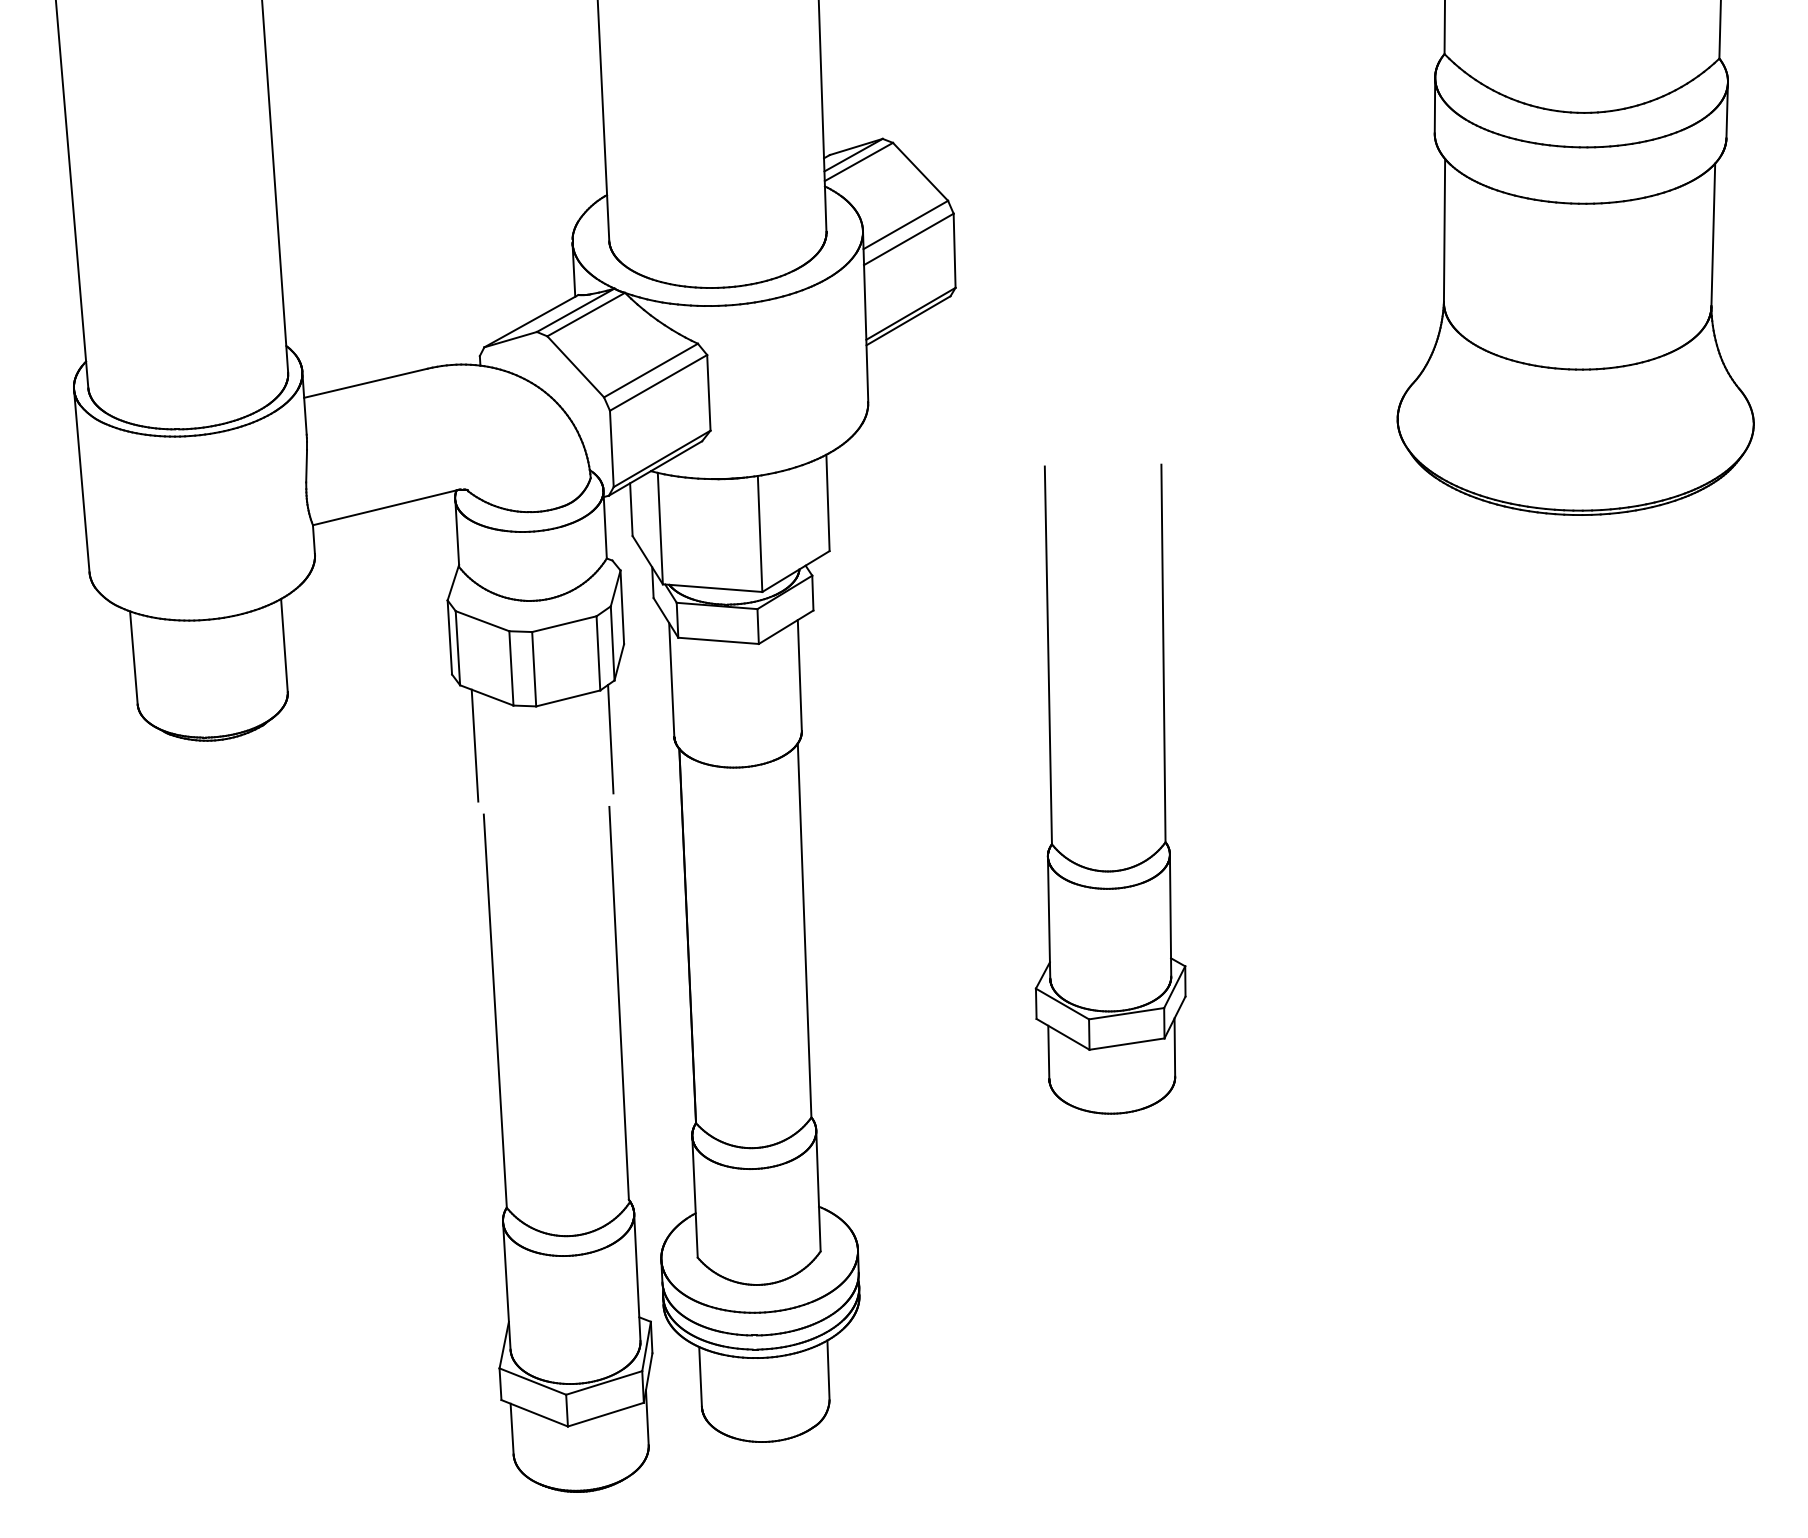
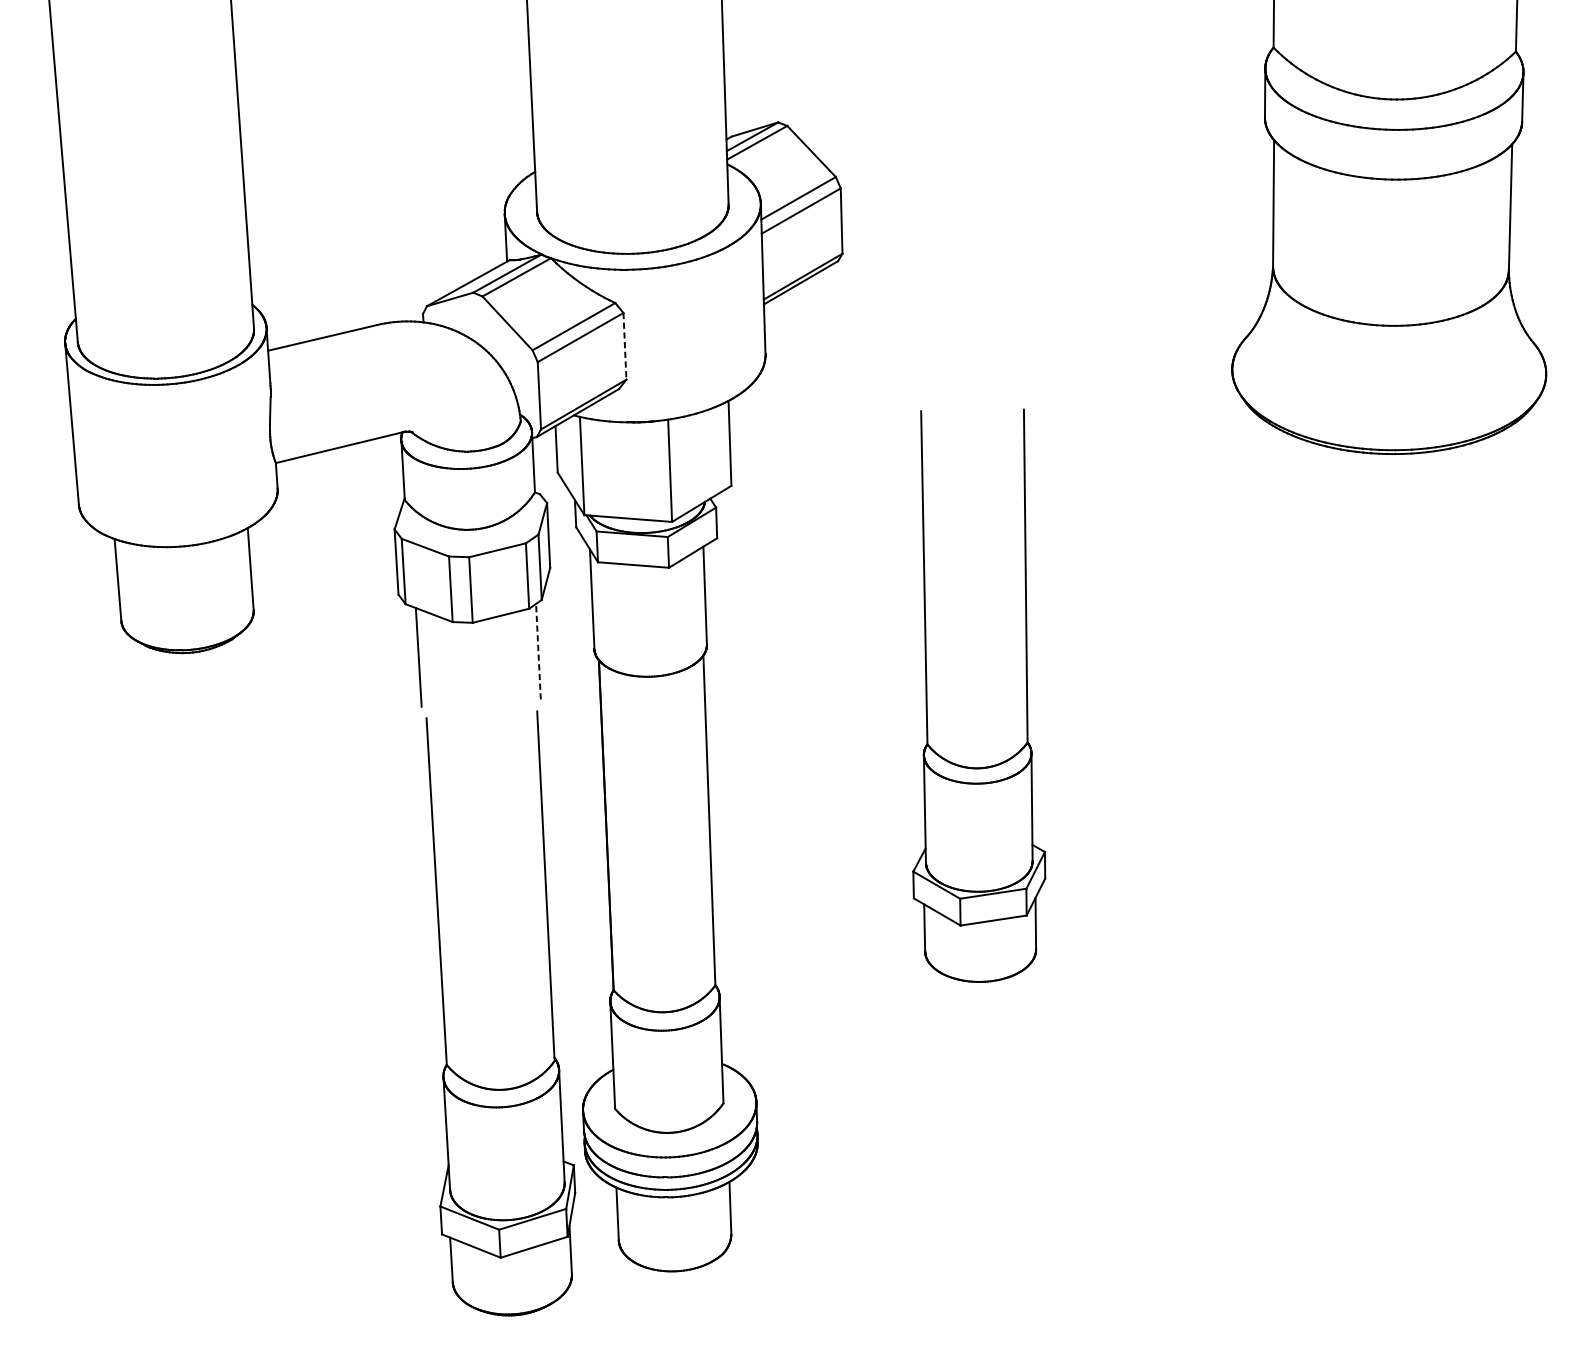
line: (708, 392) -> (624, 346), solid -> dashed
line: (610, 738) -> (538, 651), solid -> dashed

